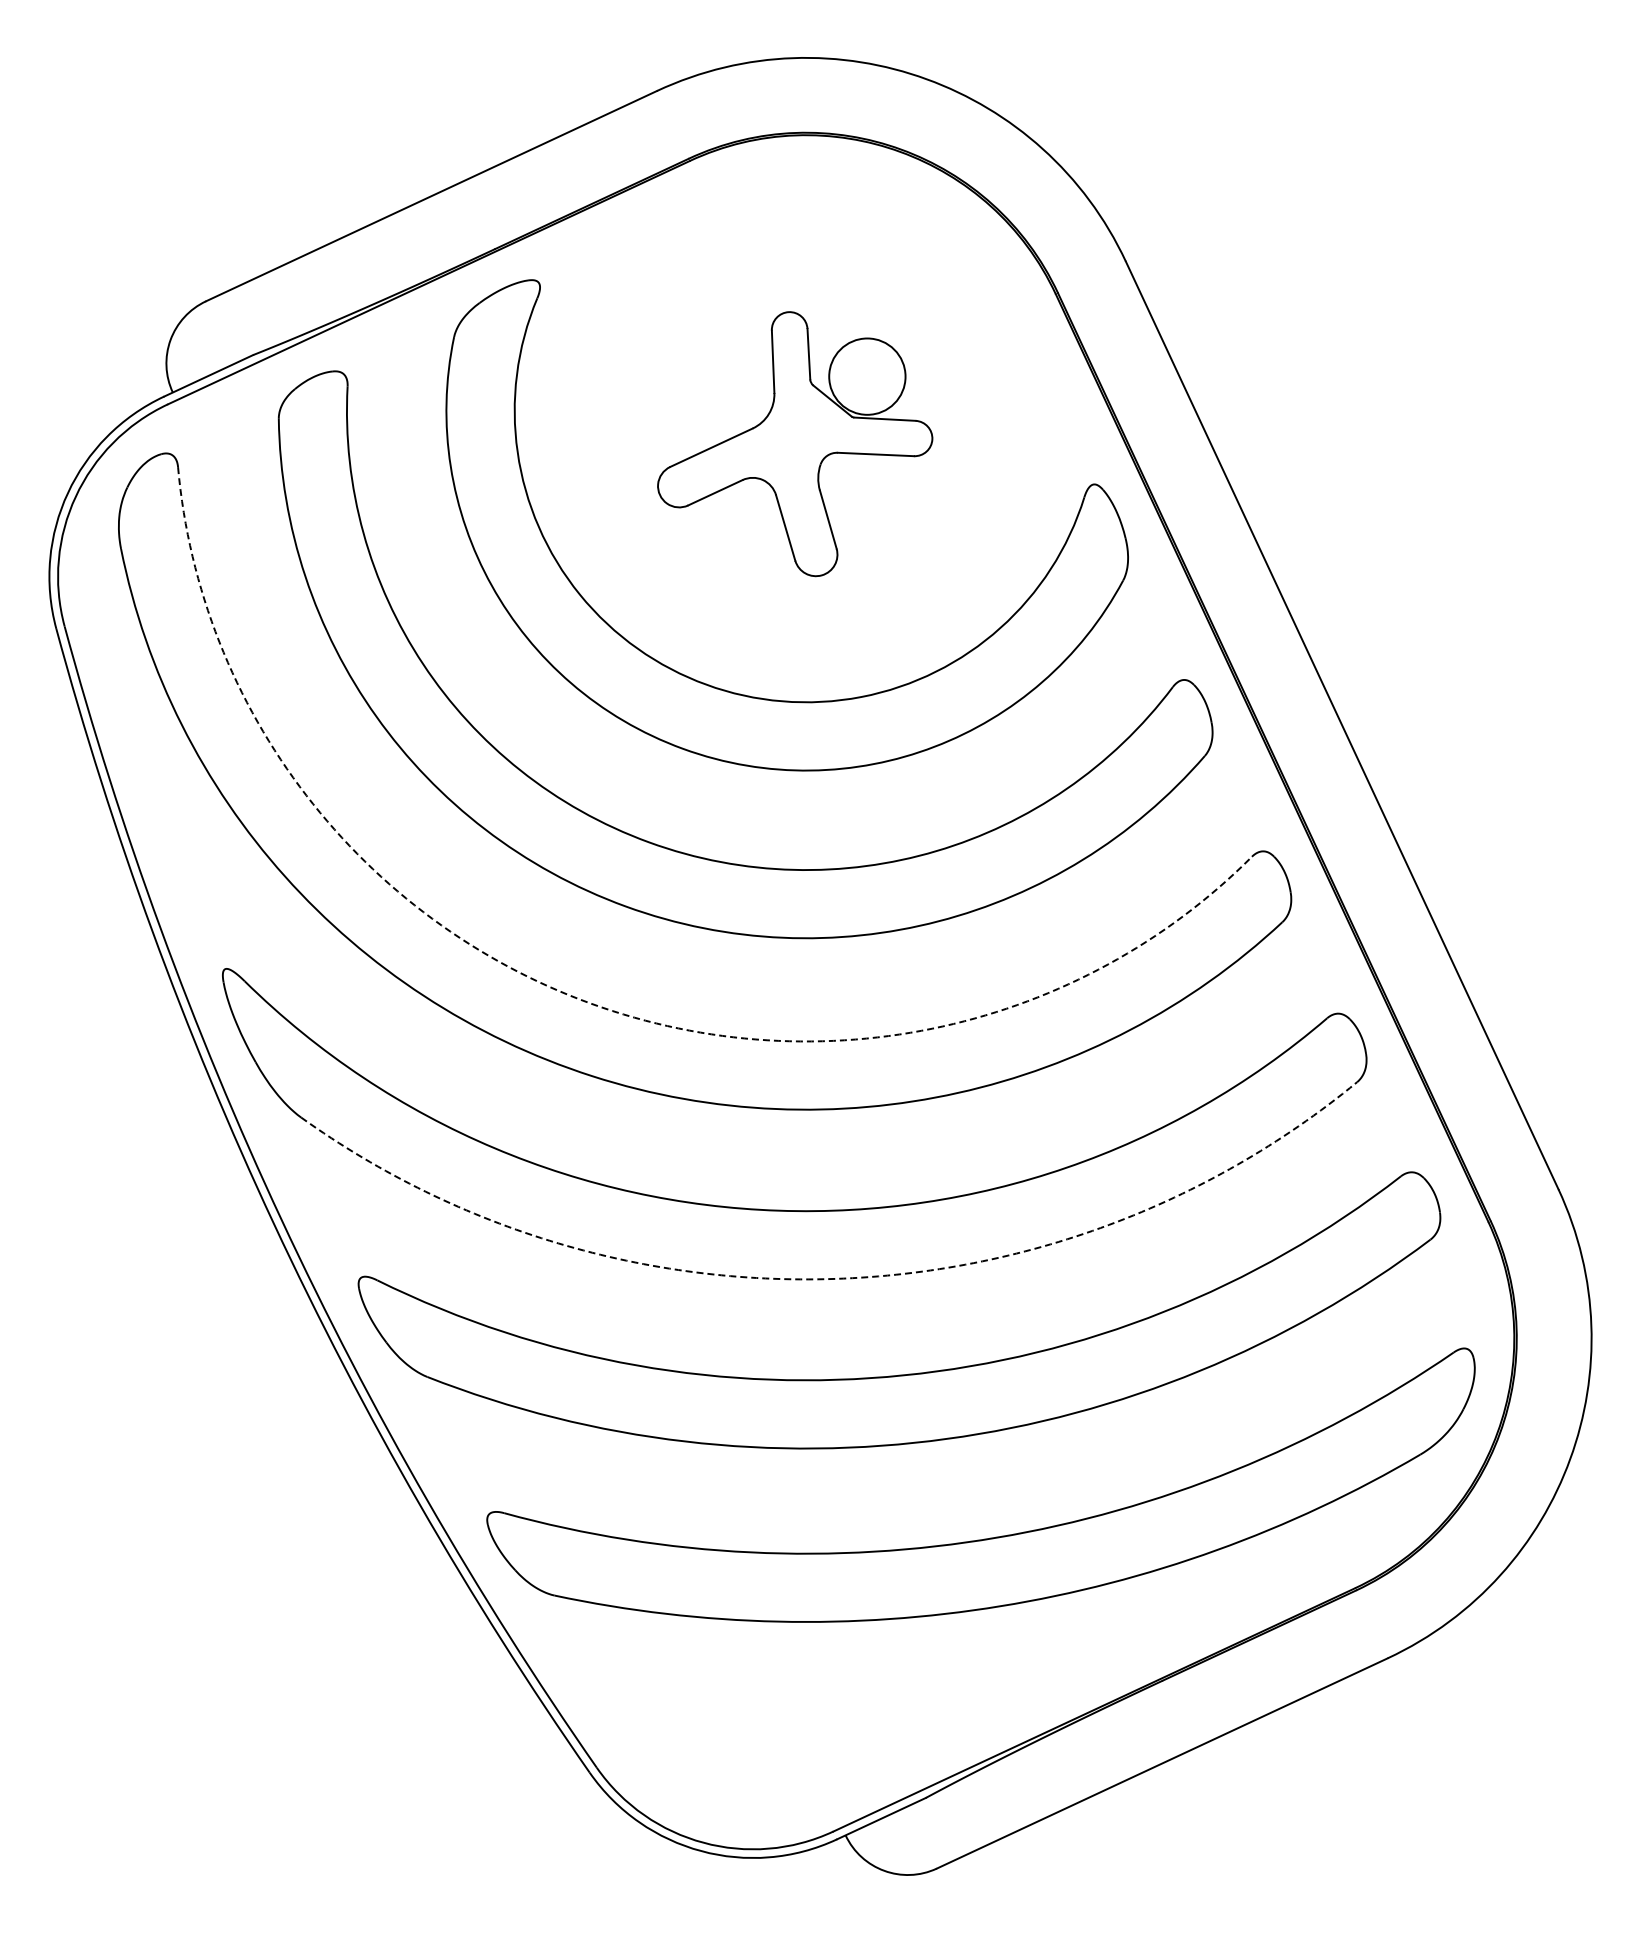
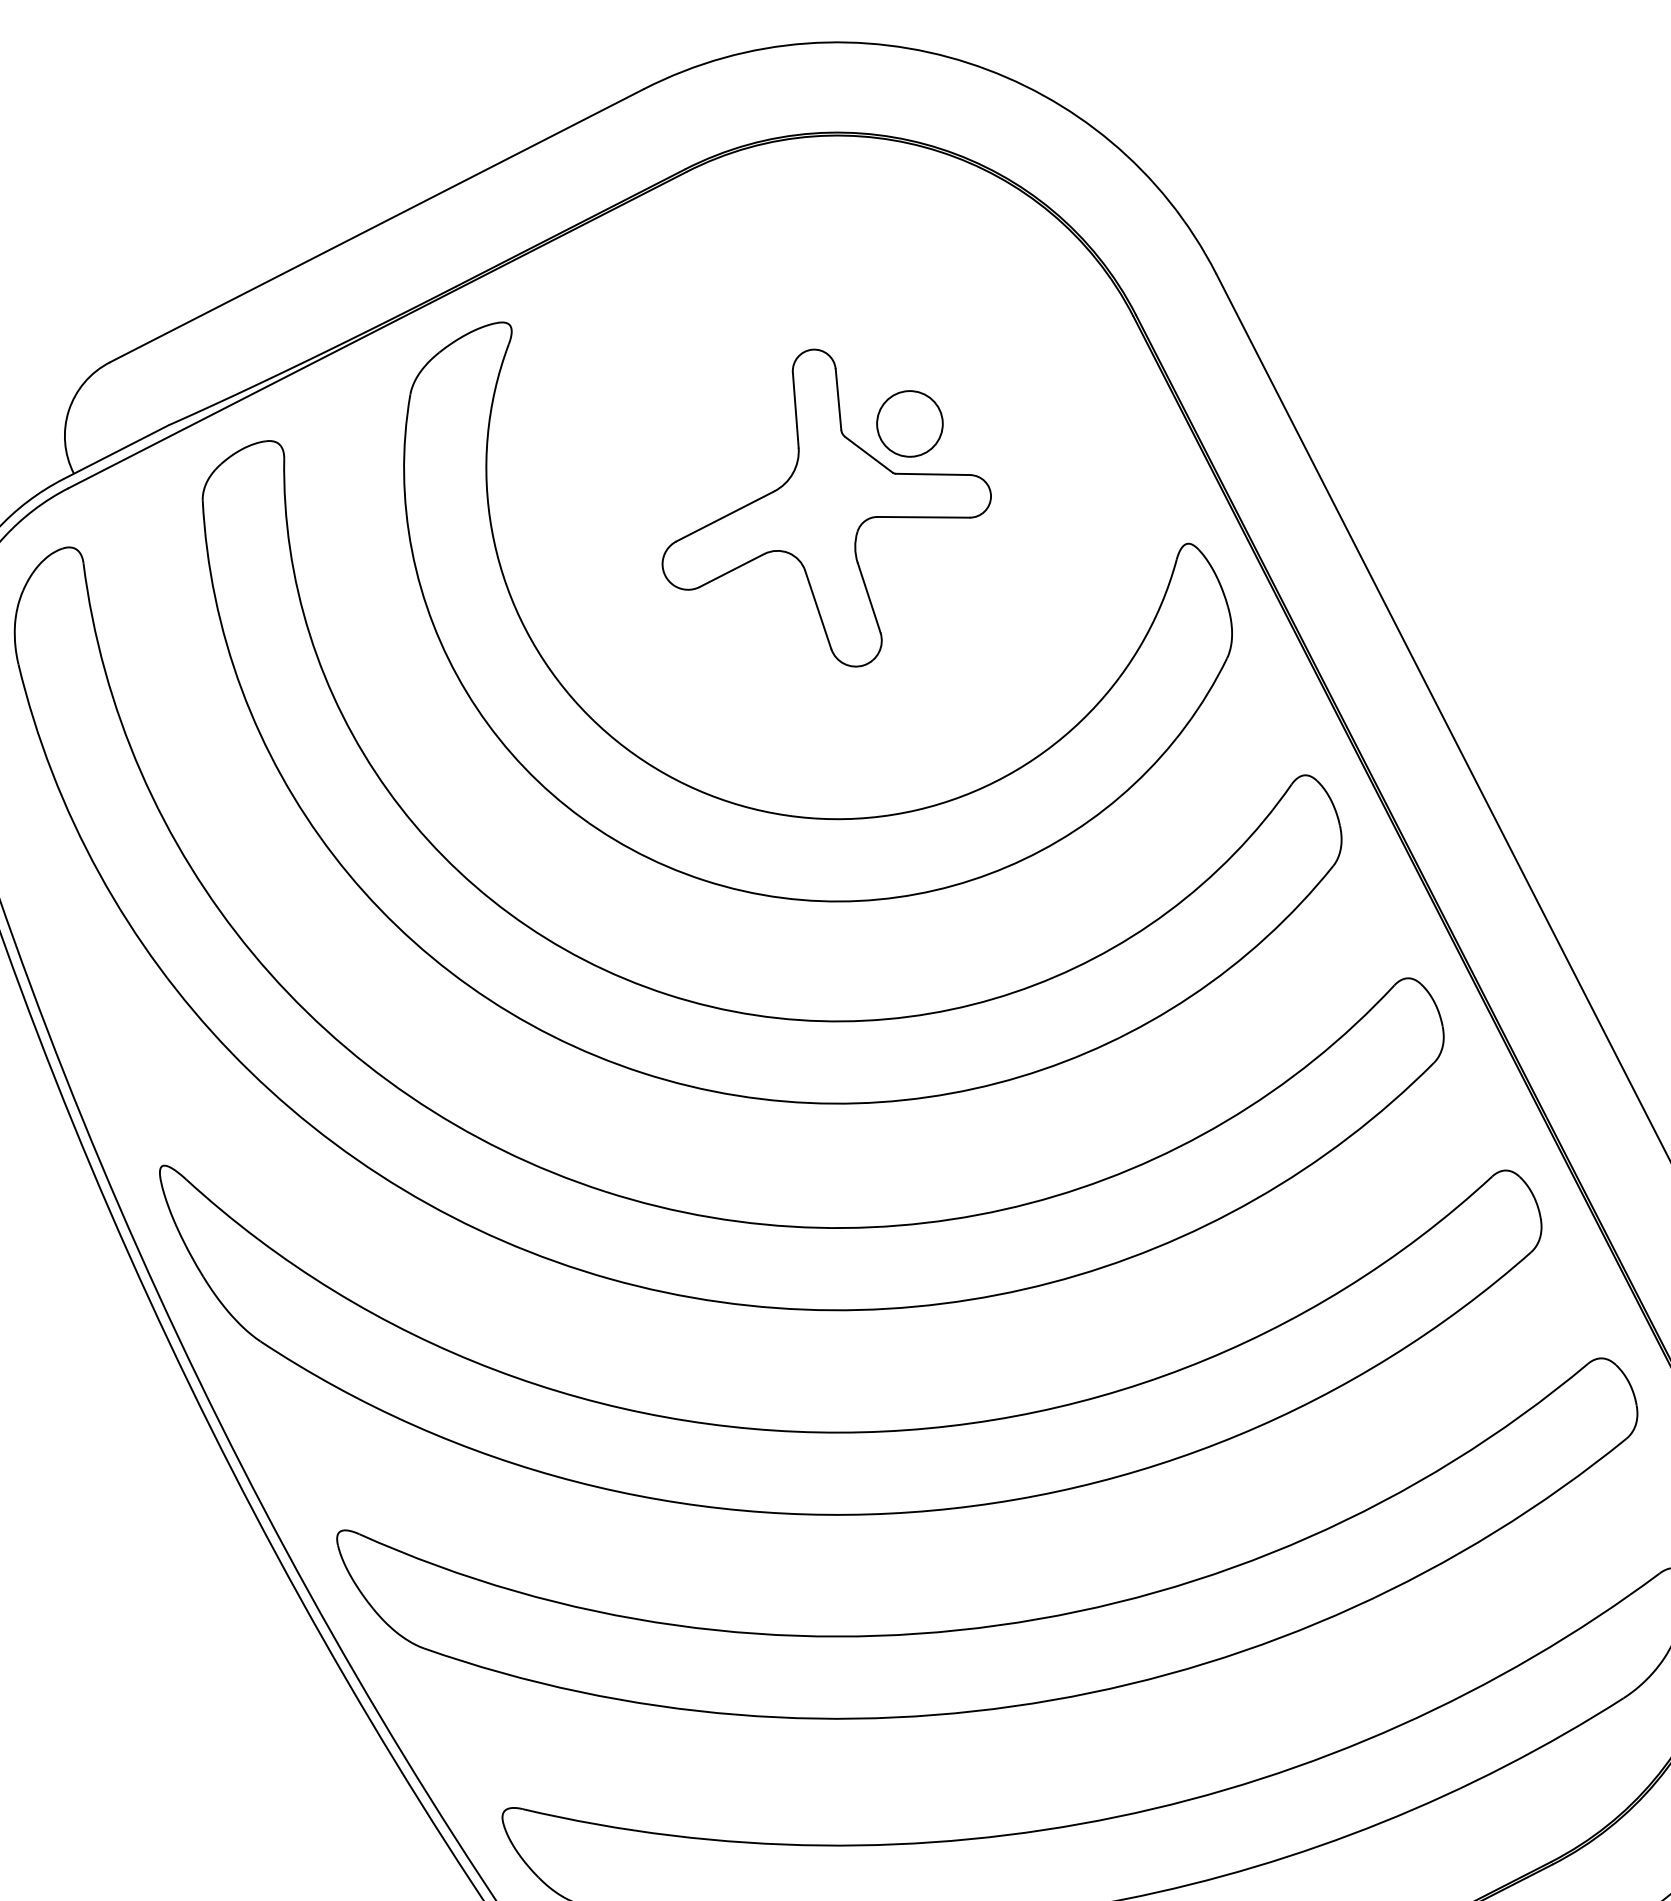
circle: (867, 376) -> (910, 423), size x0.71
arc: (591, 1003) -> (605, 1191), dashed -> solid
arc: (835, 1278) -> (911, 1511), dashed -> solid

